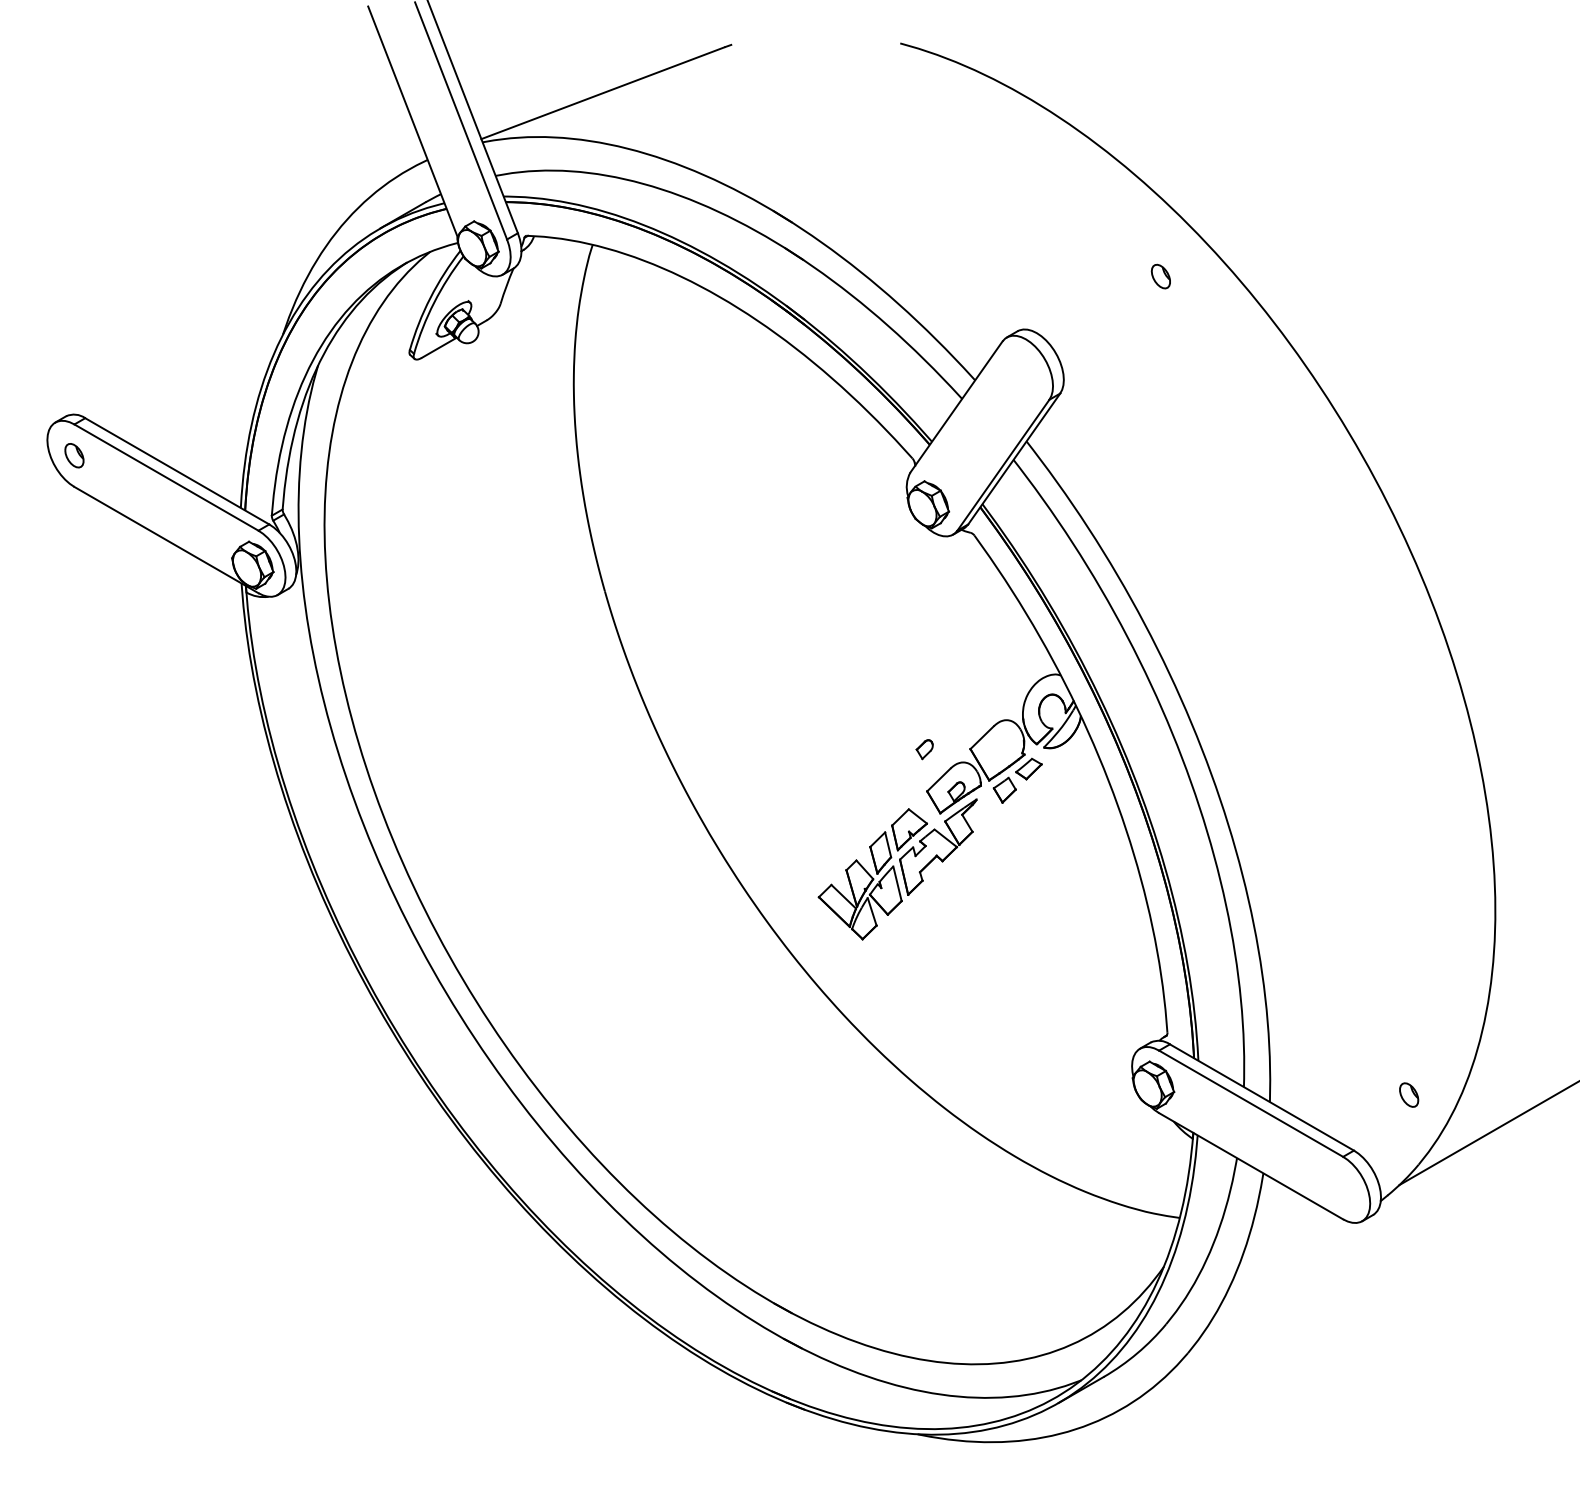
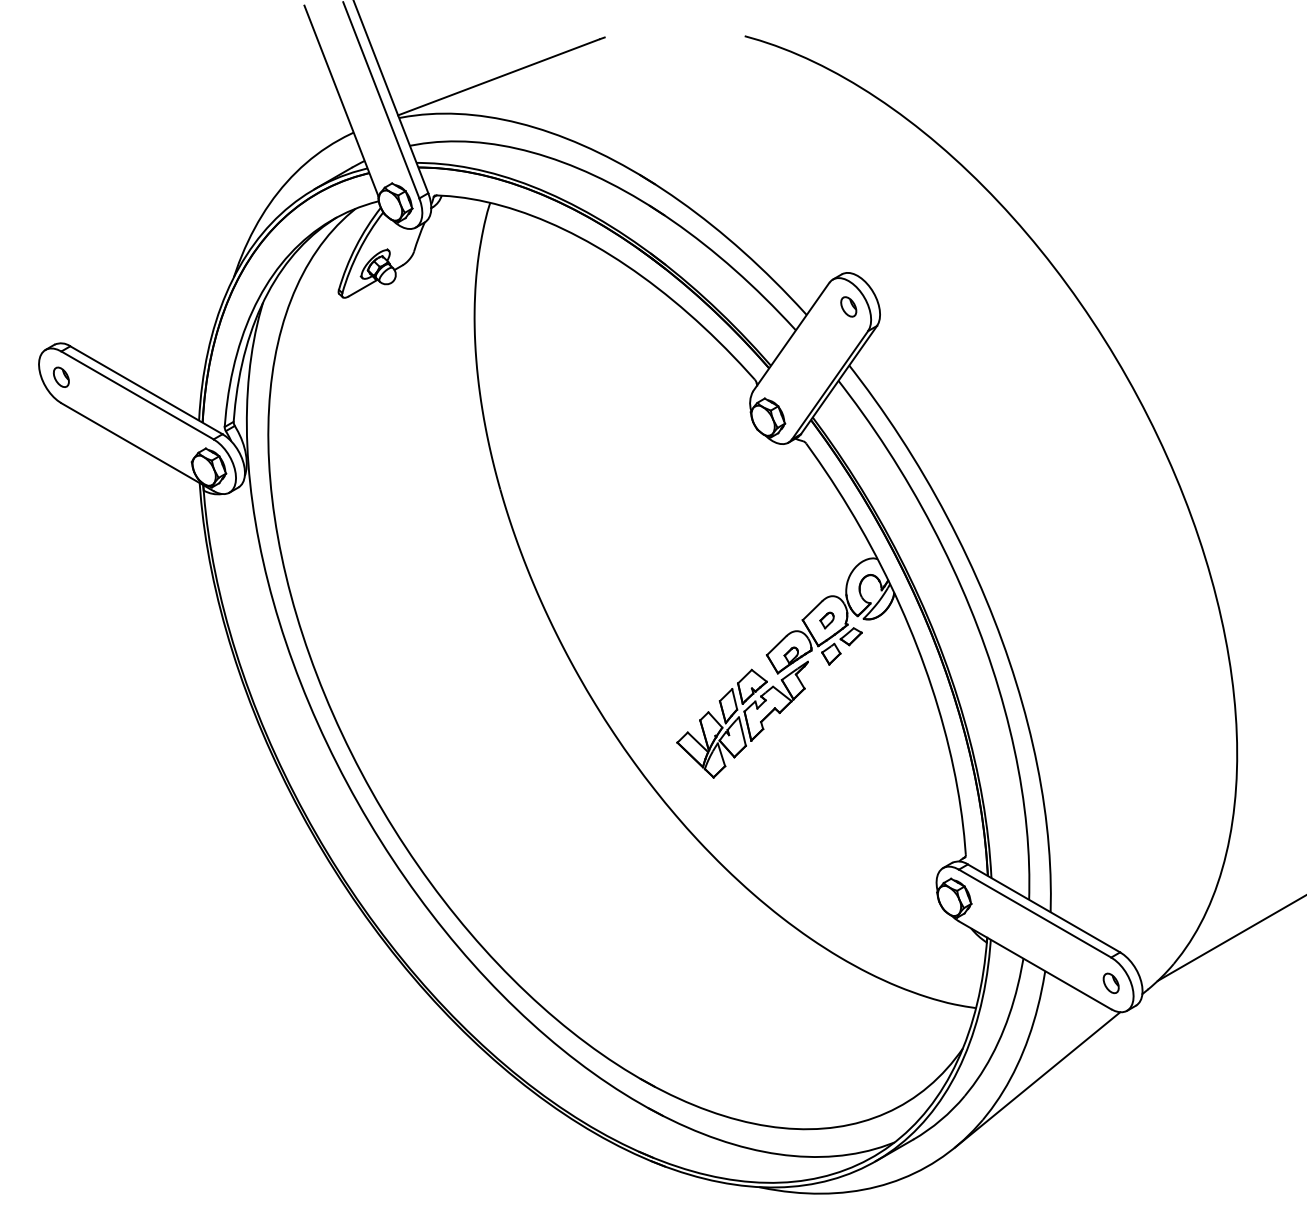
part: (1160, 276) -> (848, 306), moved
part: (924, 749) -> (826, 620), moved
part: (1409, 1094) -> (1111, 982), moved
line: (1254, 1304) -> (1037, 1079), added

